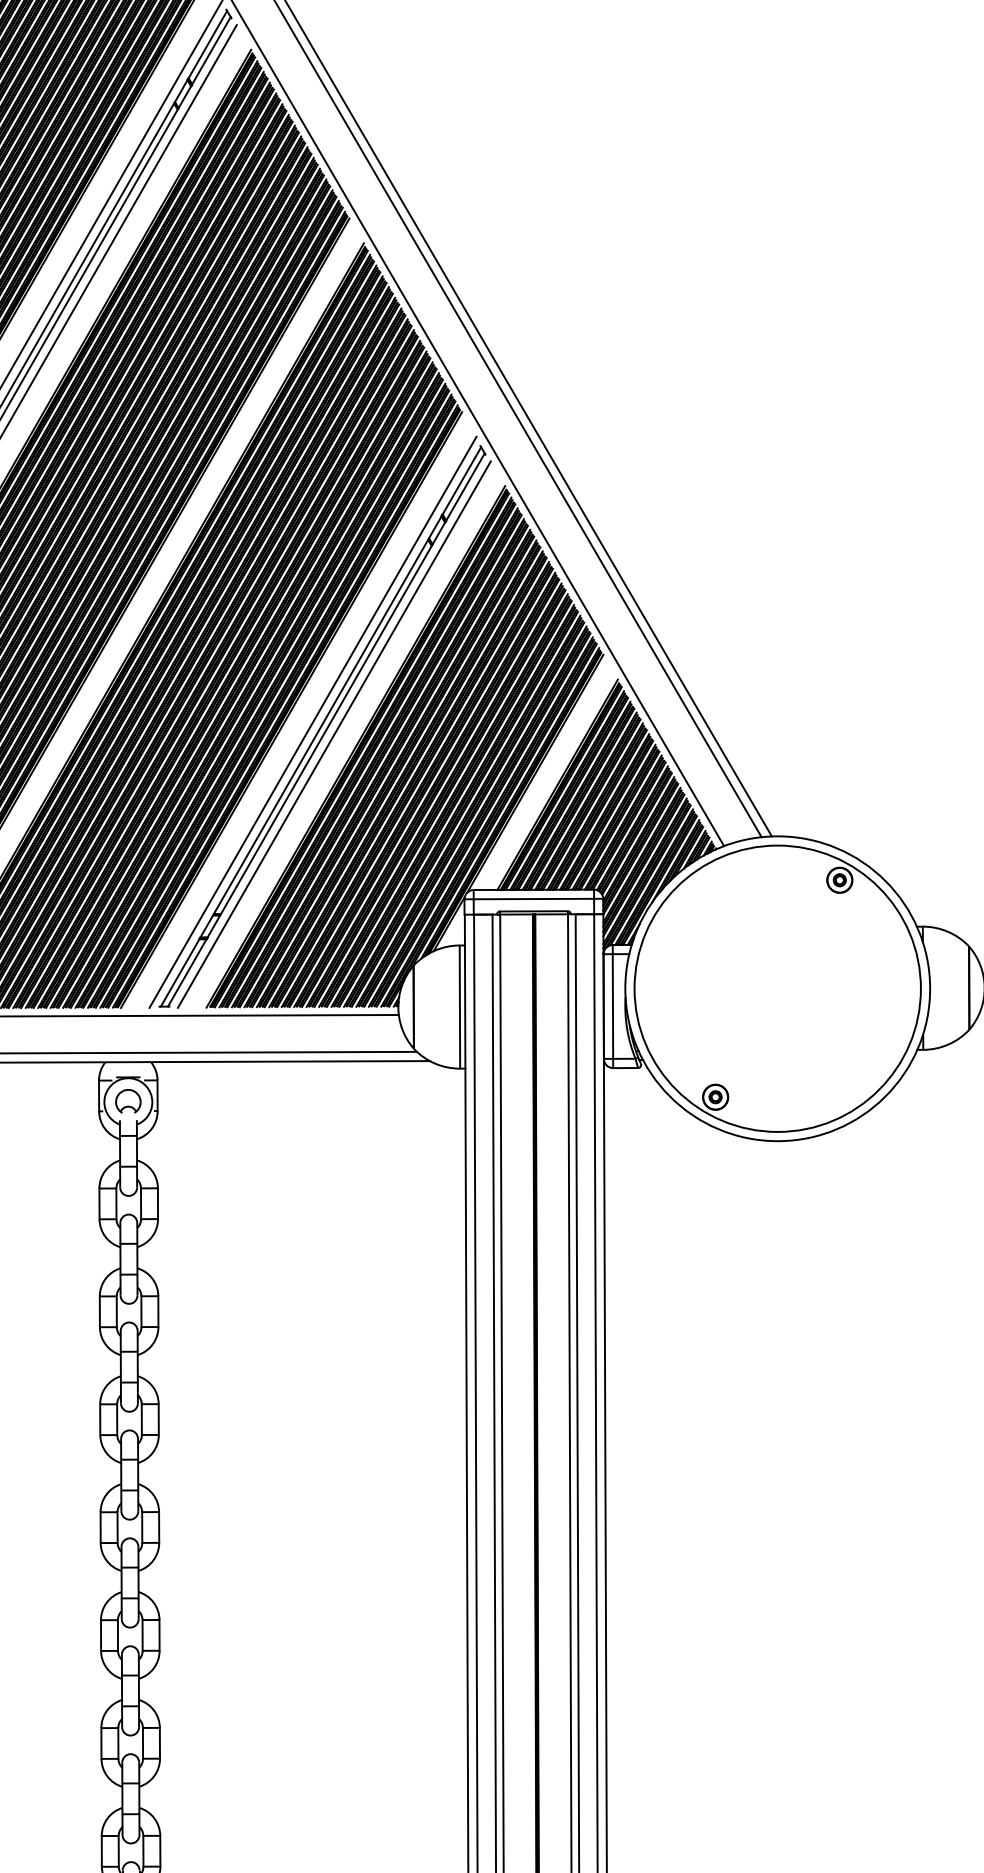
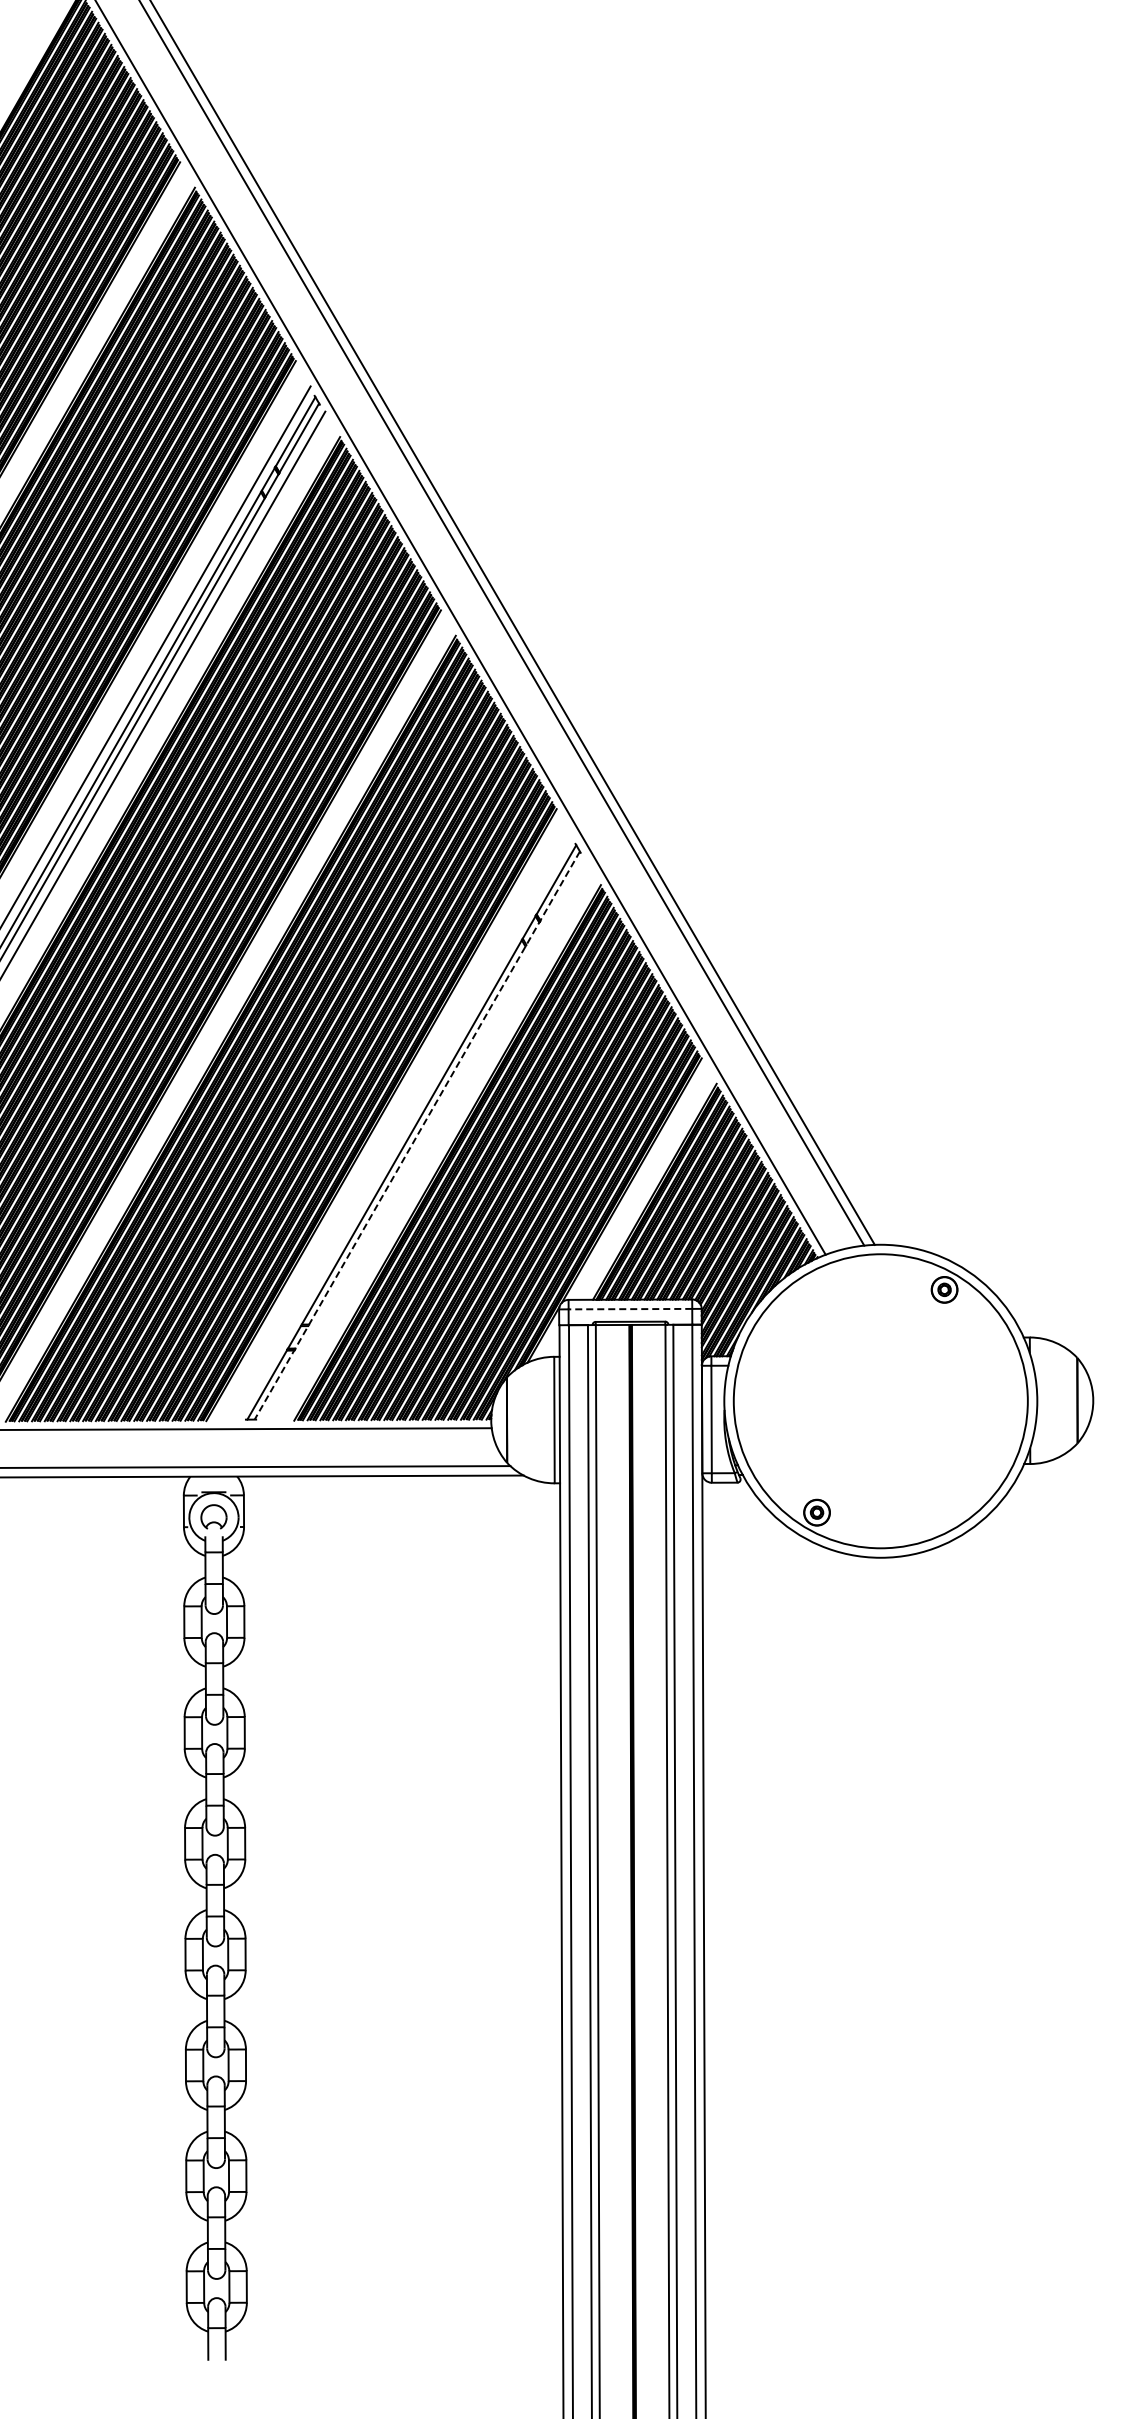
line: (312, 722) -> (403, 1127), removed
line: (326, 730) -> (417, 1136), solid -> dashed
line: (334, 733) -> (425, 1139), removed
line: (533, 899) -> (630, 1309), solid -> dashed

